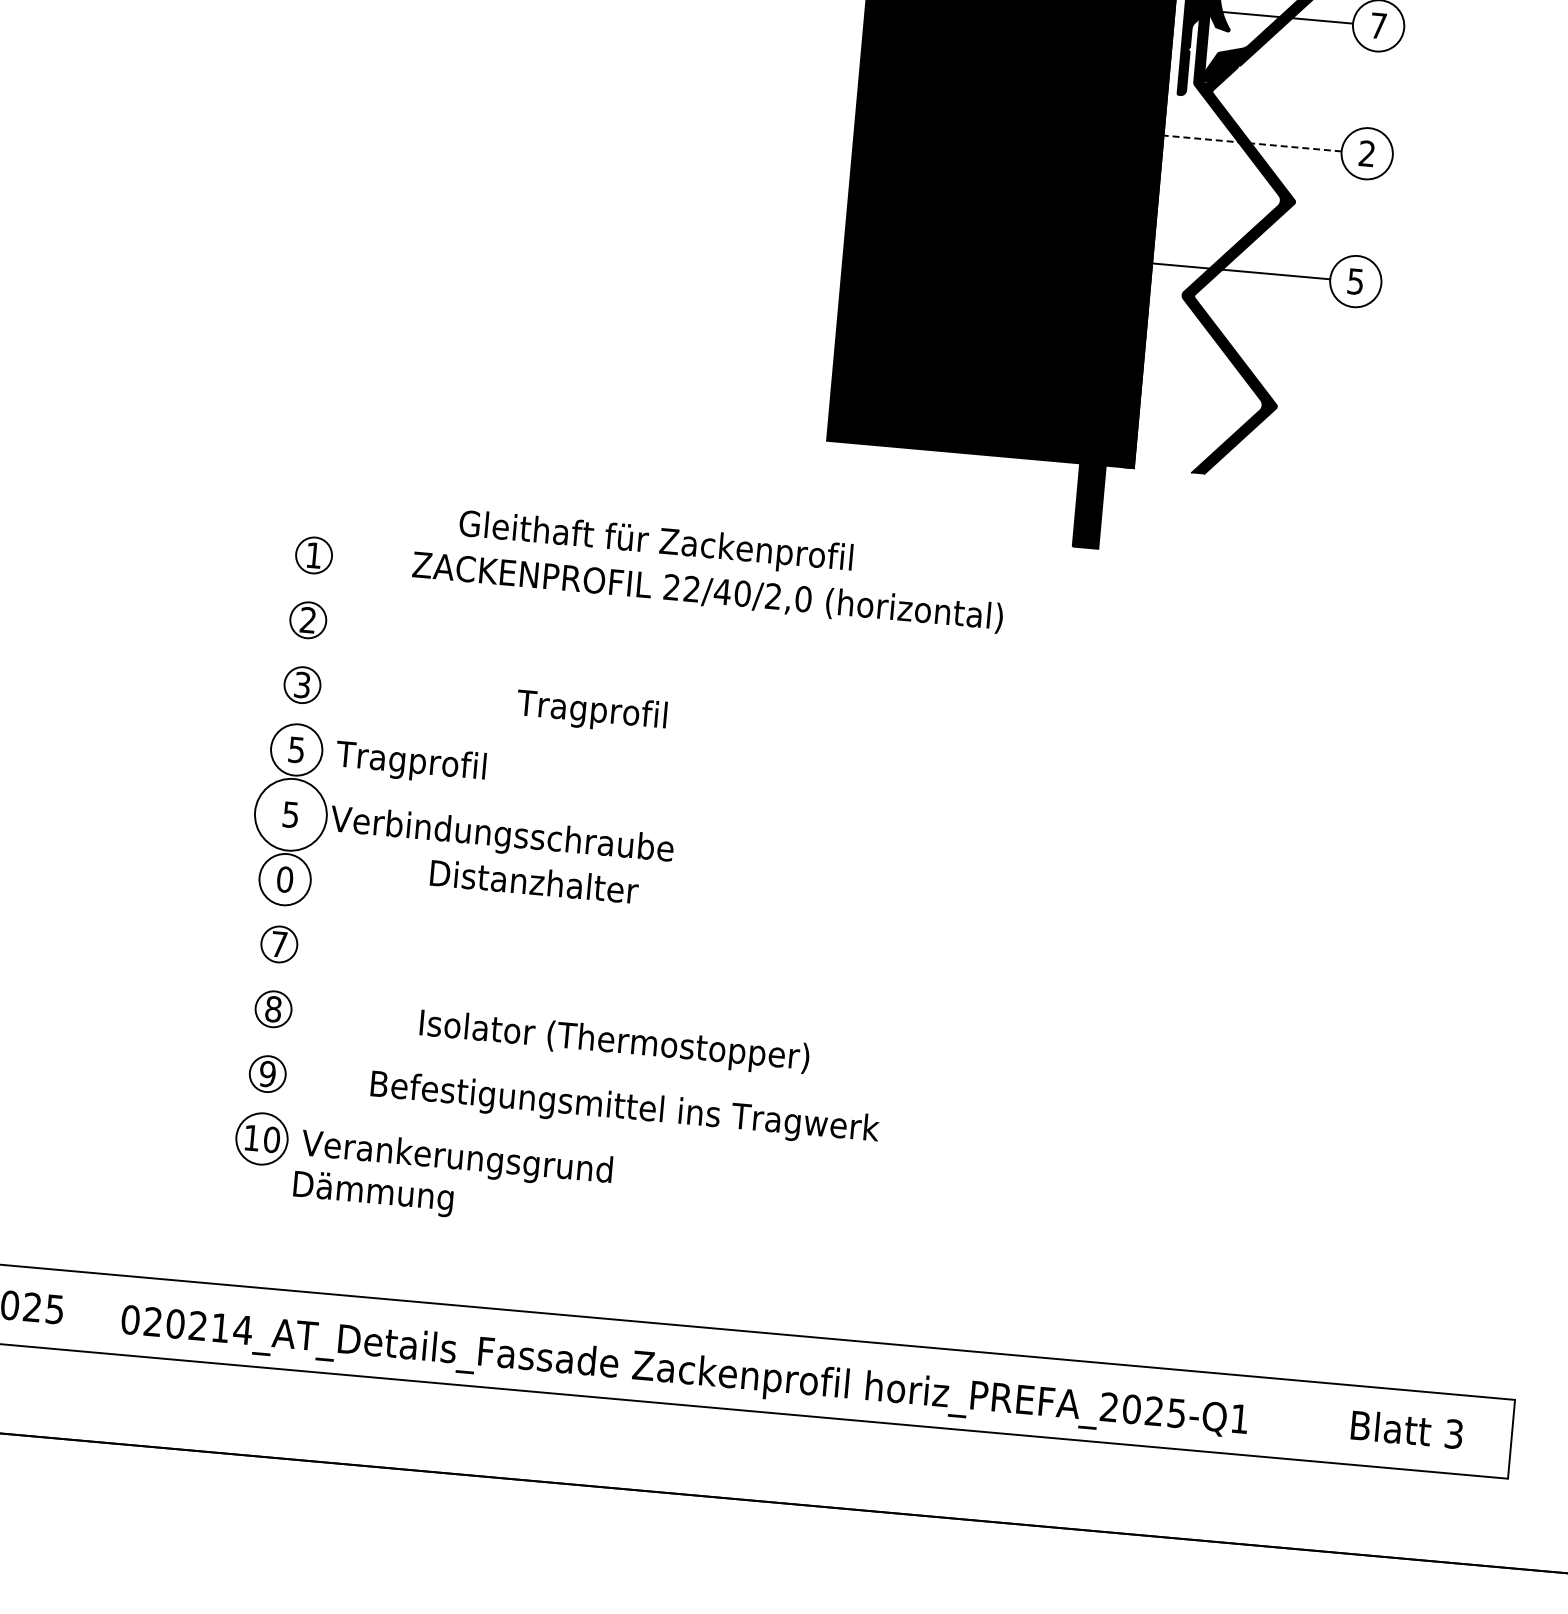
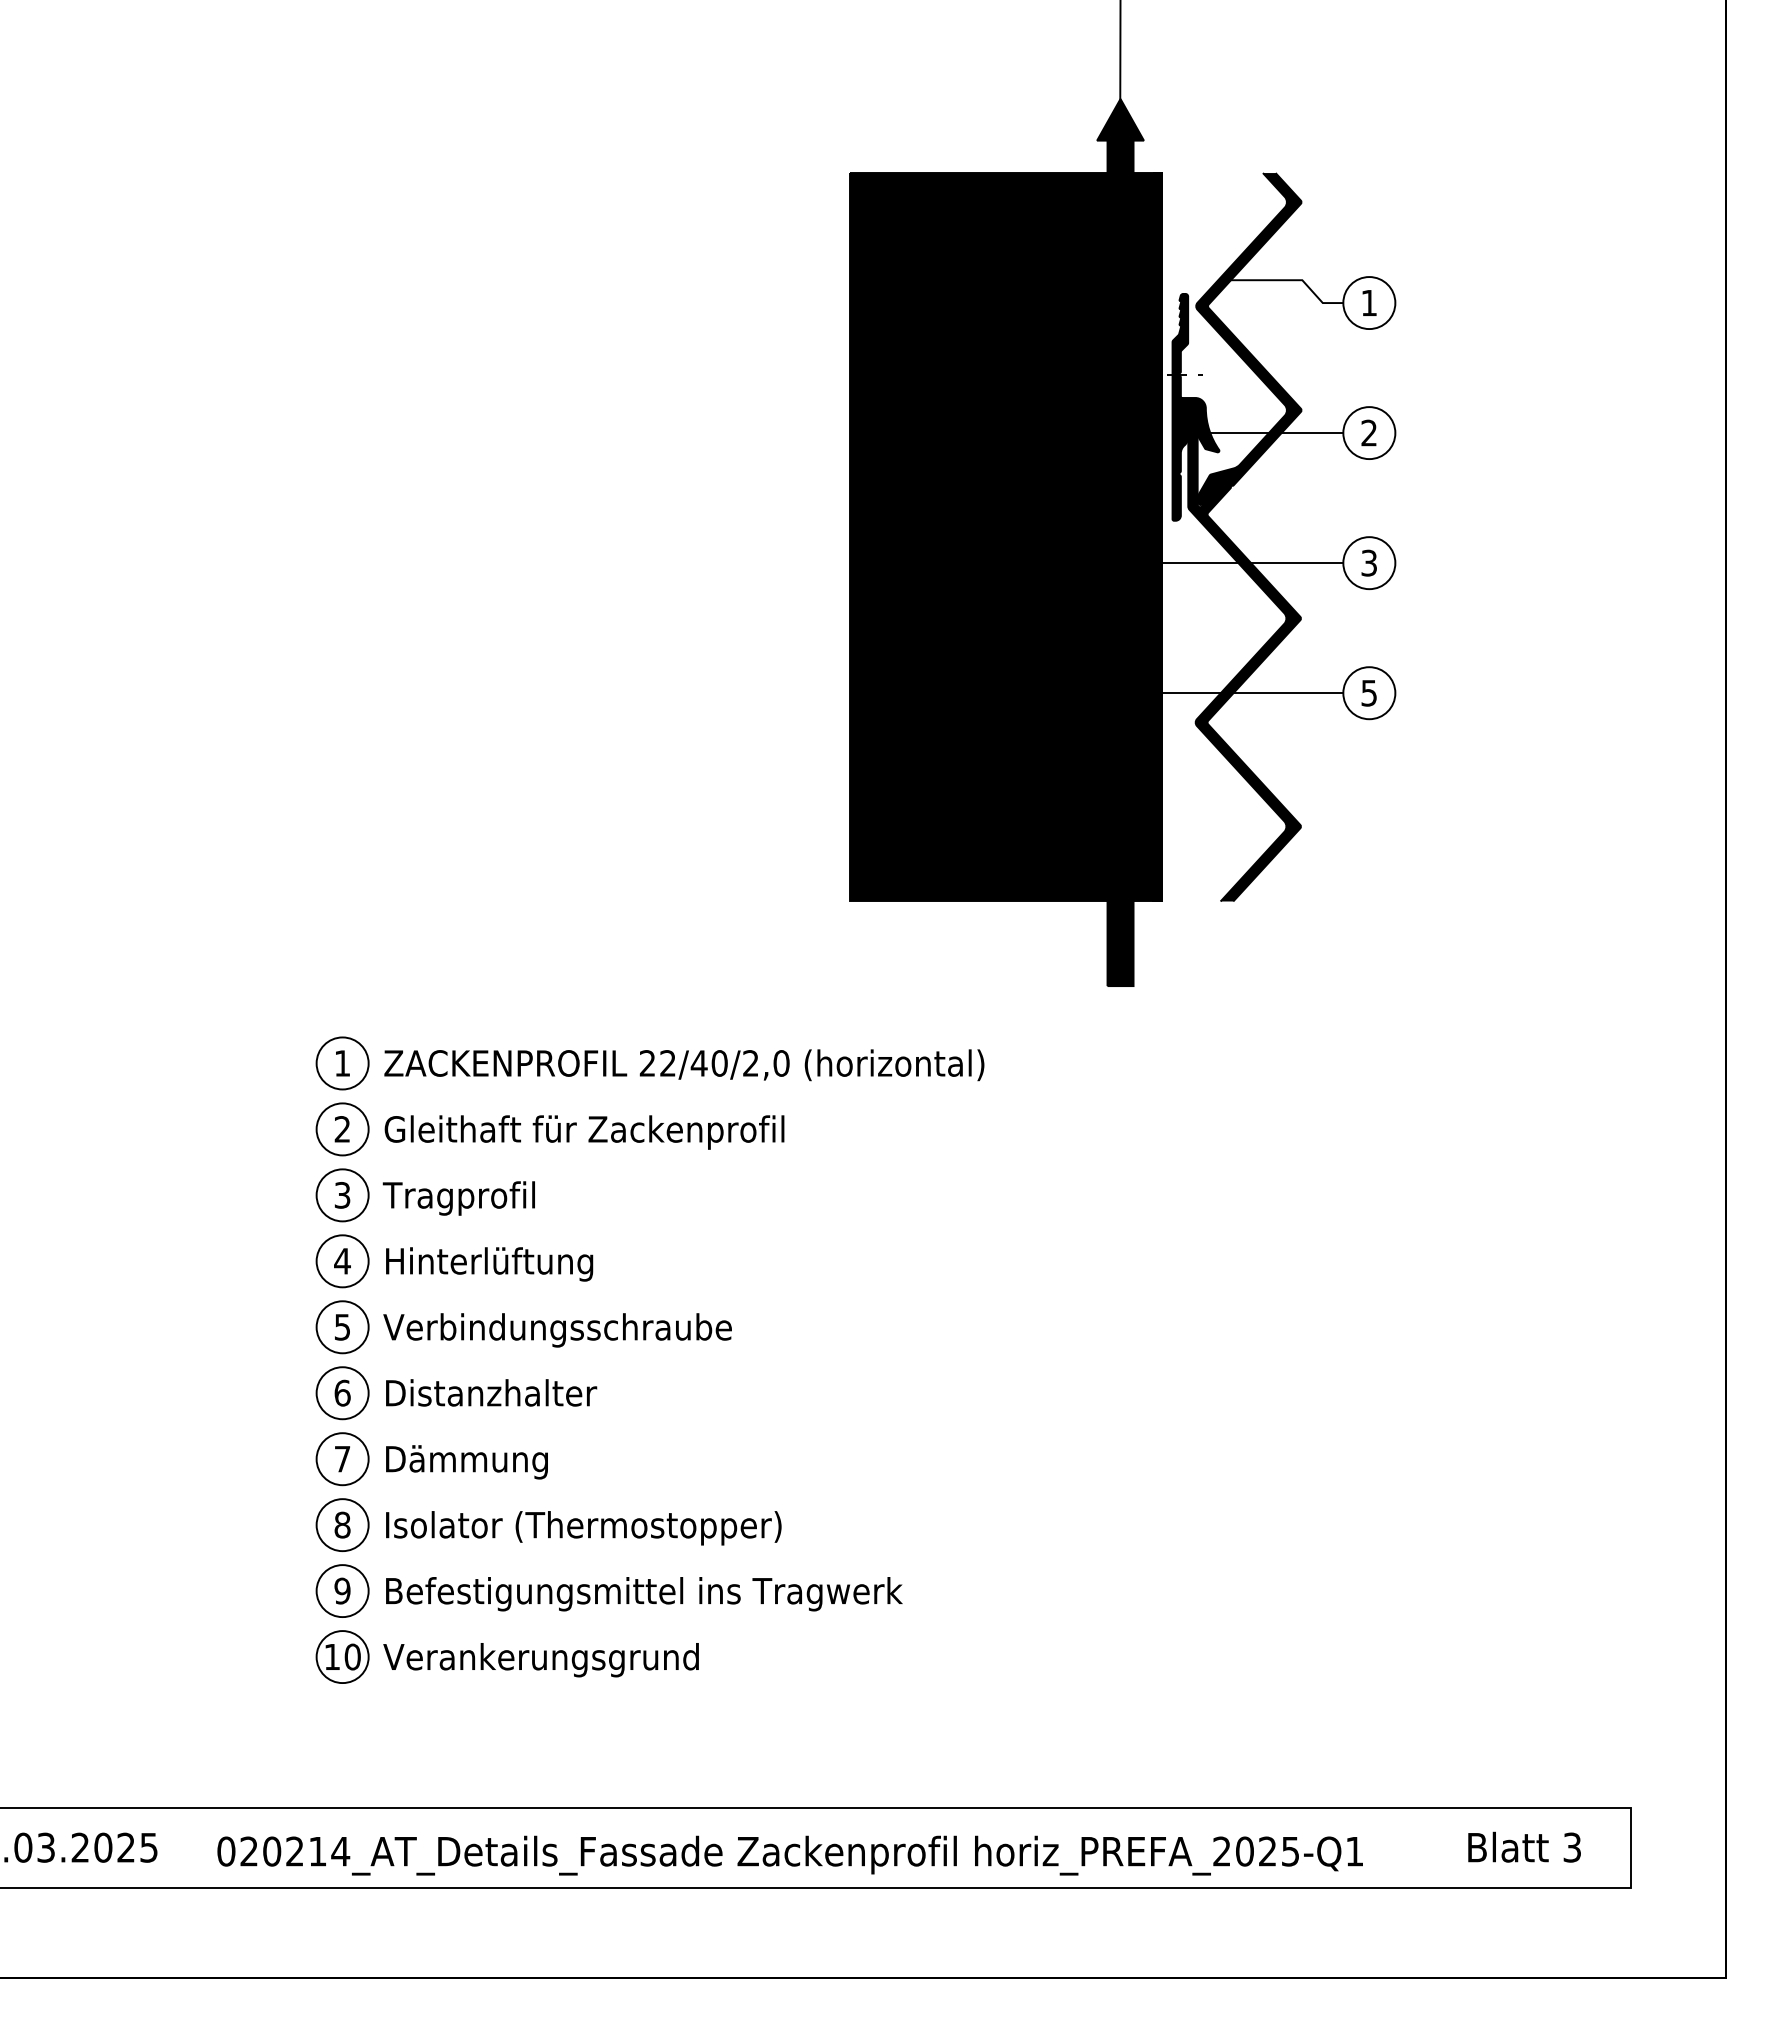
text: (1377, 25) -> (1368, 432), 7 -> 2
line: (1253, 143) -> (1253, 563), dashed -> solid
text: (1366, 154) -> (1368, 563), 2 -> 3
text: (655, 543) -> (584, 1132), moved
circle: (313, 555) -> (342, 1063), size x1.43
text: (707, 592) -> (684, 1065), moved
circle: (308, 620) -> (342, 1129), size x1.43
circle: (302, 685) -> (342, 1195), size x1.43
text: (591, 712) -> (458, 1198), moved
text: (296, 750) -> (342, 1261), 5 -> 4
text: (438, 765) -> (487, 1264), Tragprofil -> Hinterlüftung
circle: (290, 815) -> (342, 1327), size x0.71
text: (285, 878) -> (342, 1392), 0 -> 6
text: (534, 881) -> (491, 1392), moved
circle: (279, 944) -> (342, 1459), size x1.43
circle: (273, 1009) -> (342, 1525), size x1.43
text: (614, 1043) -> (583, 1528), moved
circle: (267, 1074) -> (342, 1591), size x1.43
text: (625, 1109) -> (644, 1594), moved
text: (372, 1193) -> (466, 1462), moved

